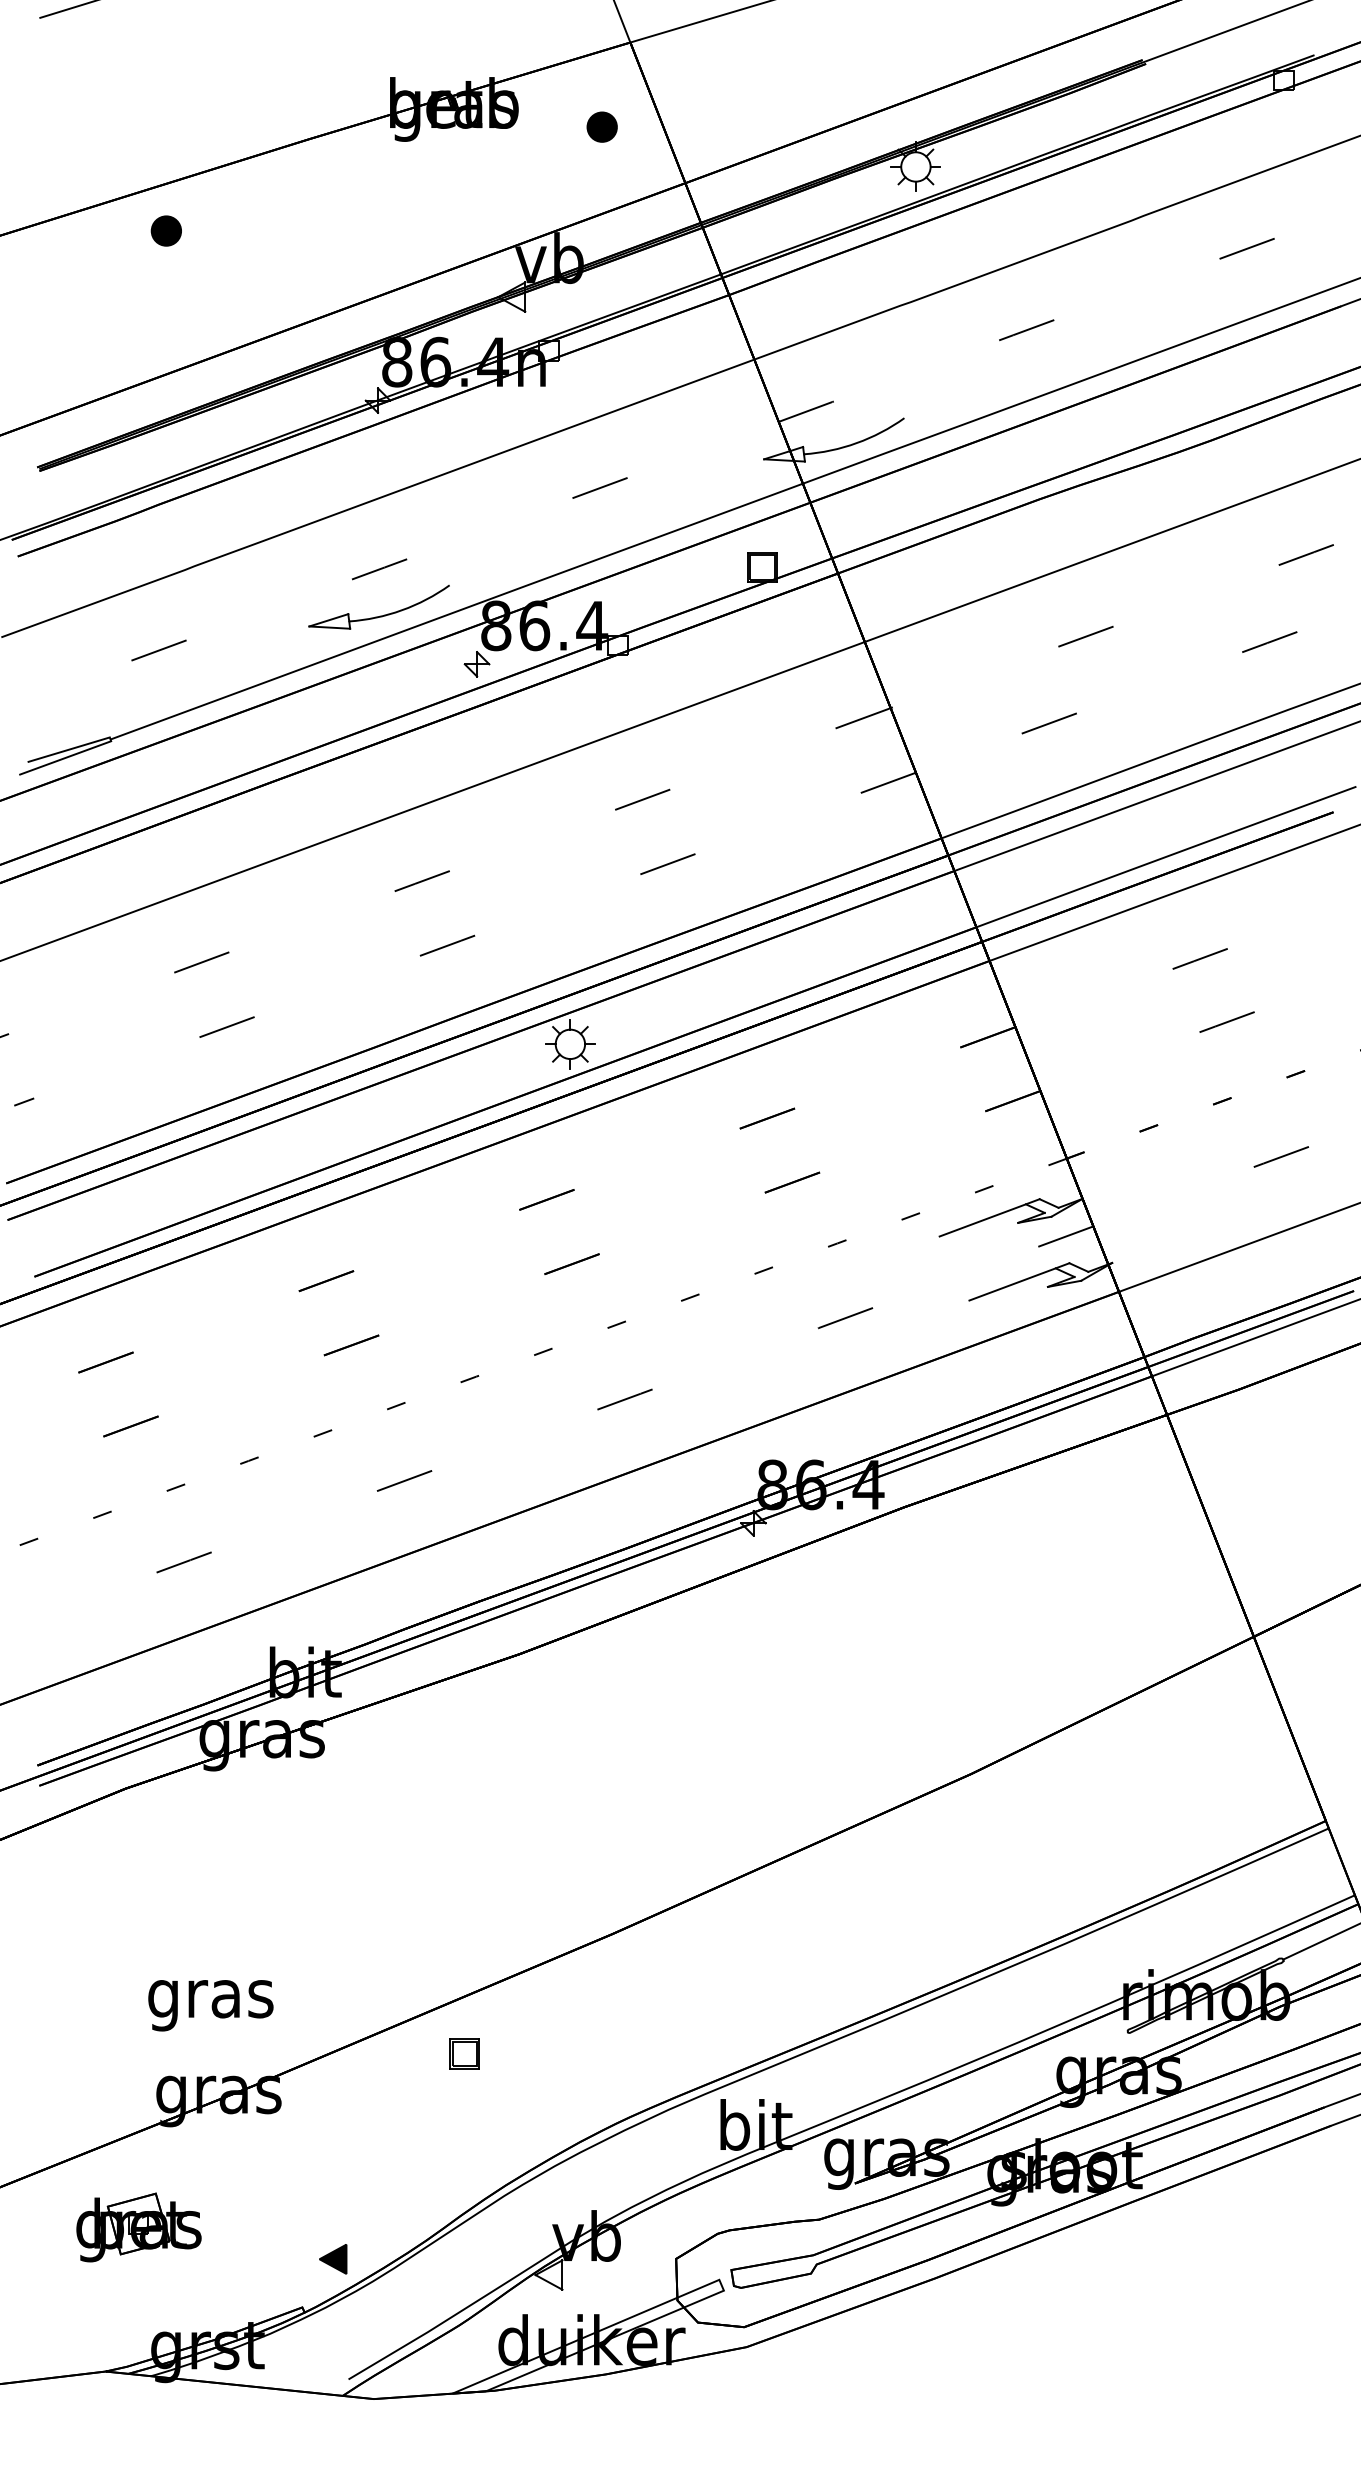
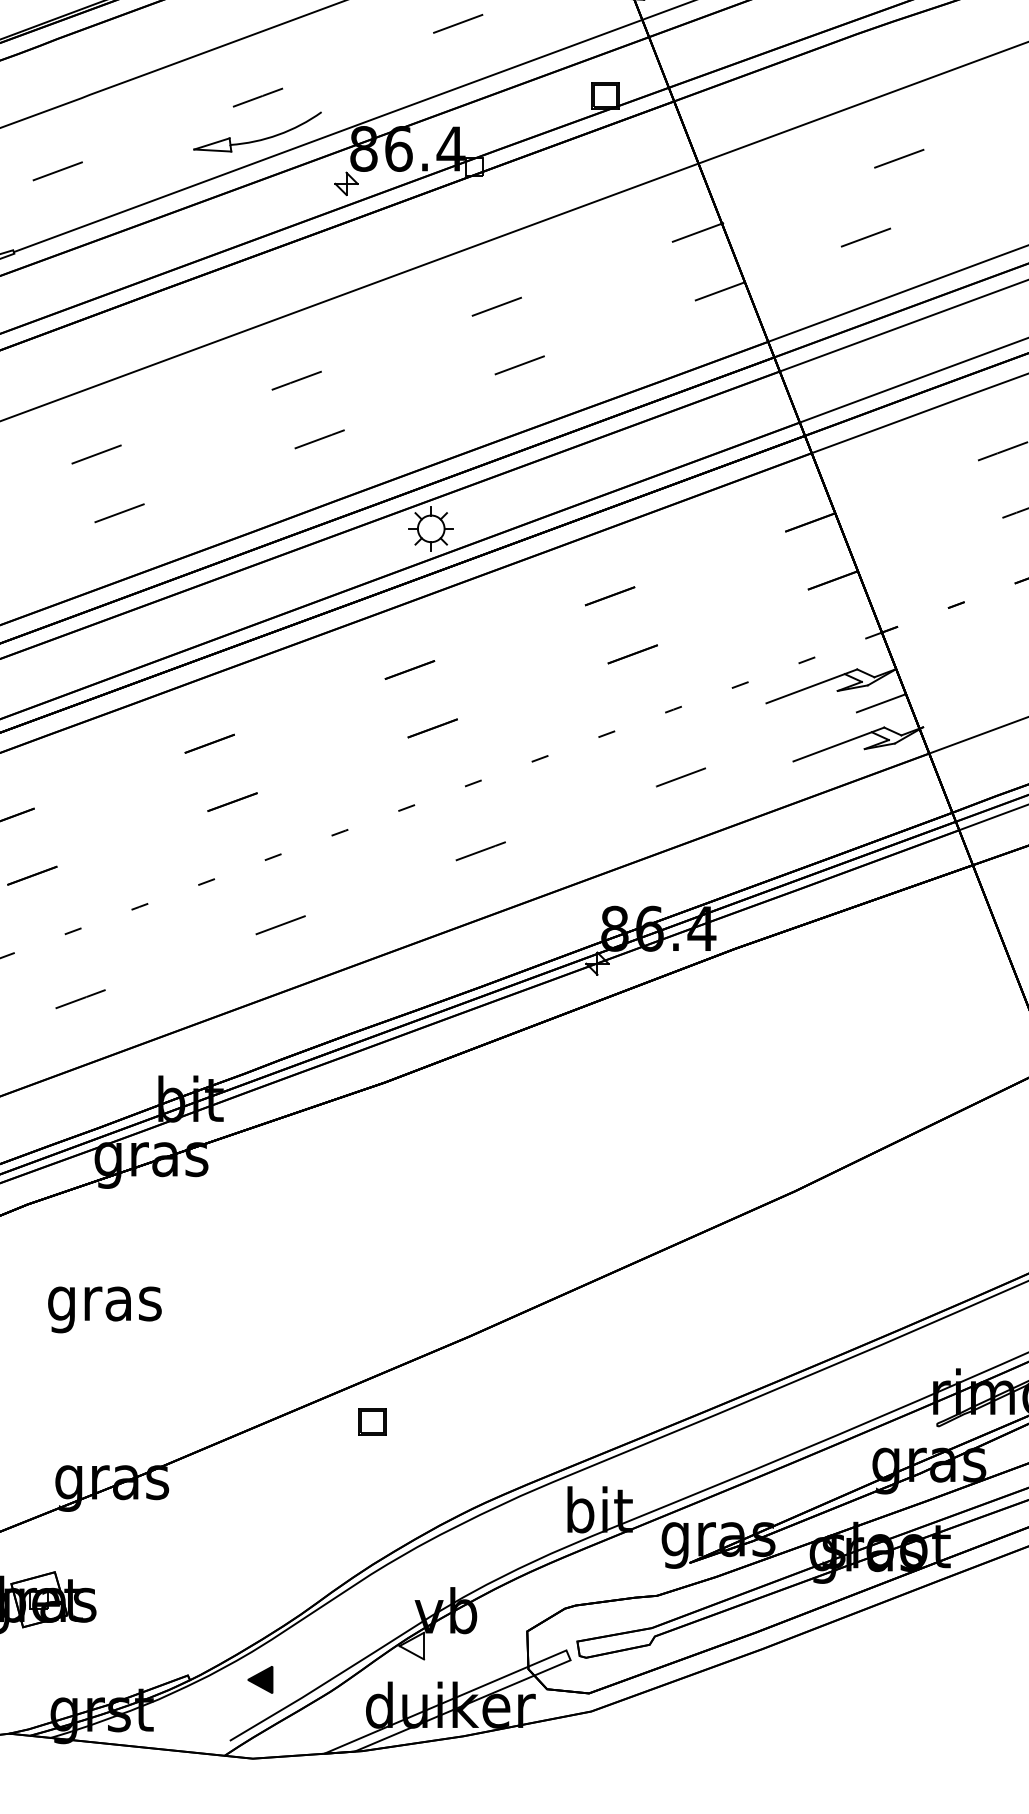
text: (210, 2005) -> (104, 1309), moved
part: (464, 2053) -> (372, 1421), moved
part: (333, 2259) -> (260, 1680), moved

